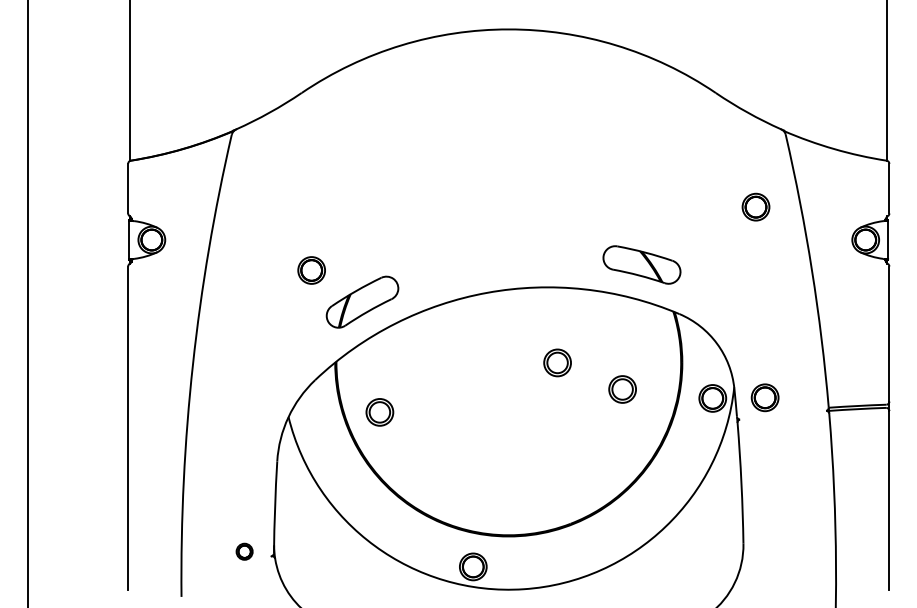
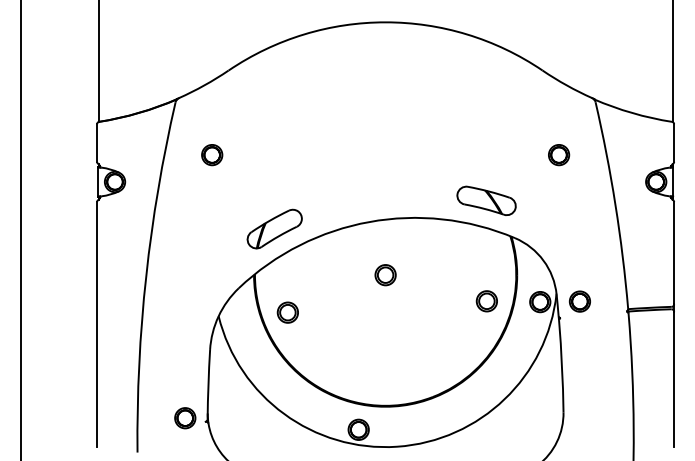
part: (756, 207) -> (559, 155), moved
part: (312, 271) -> (212, 155), moved
part: (557, 363) -> (385, 275), moved
part: (622, 389) -> (486, 301), moved
part: (244, 551) -> (185, 418), size x1.67

